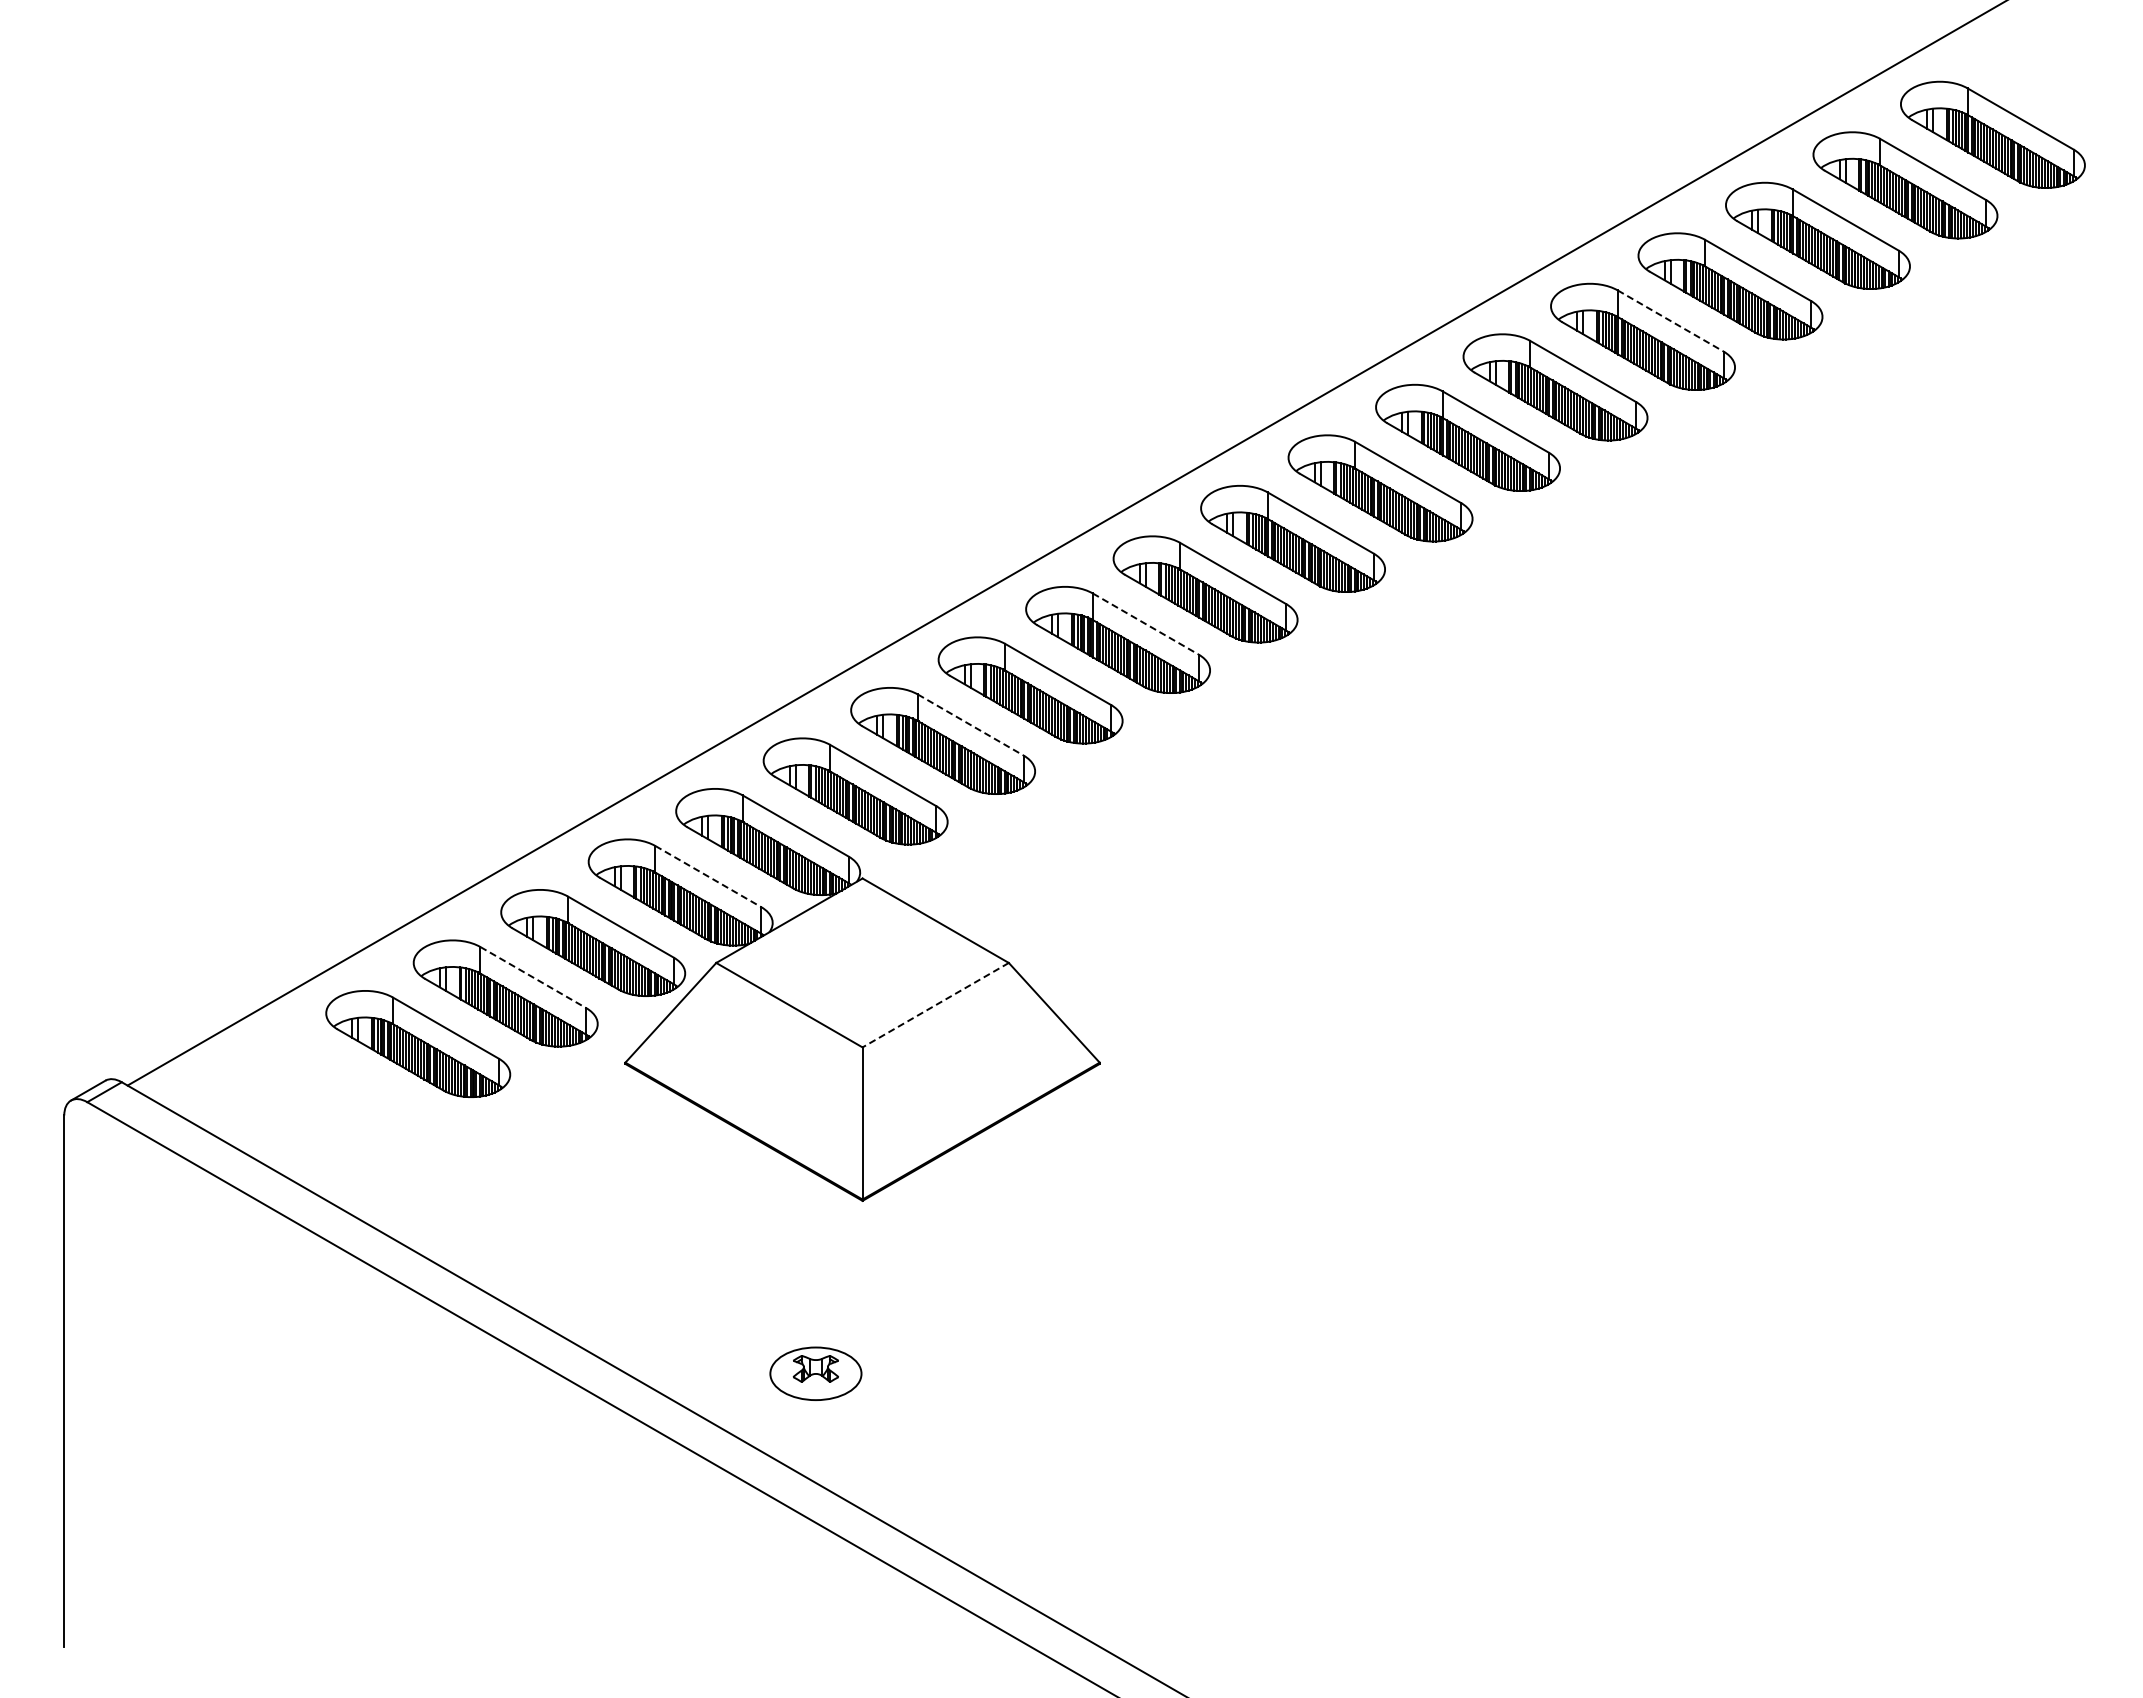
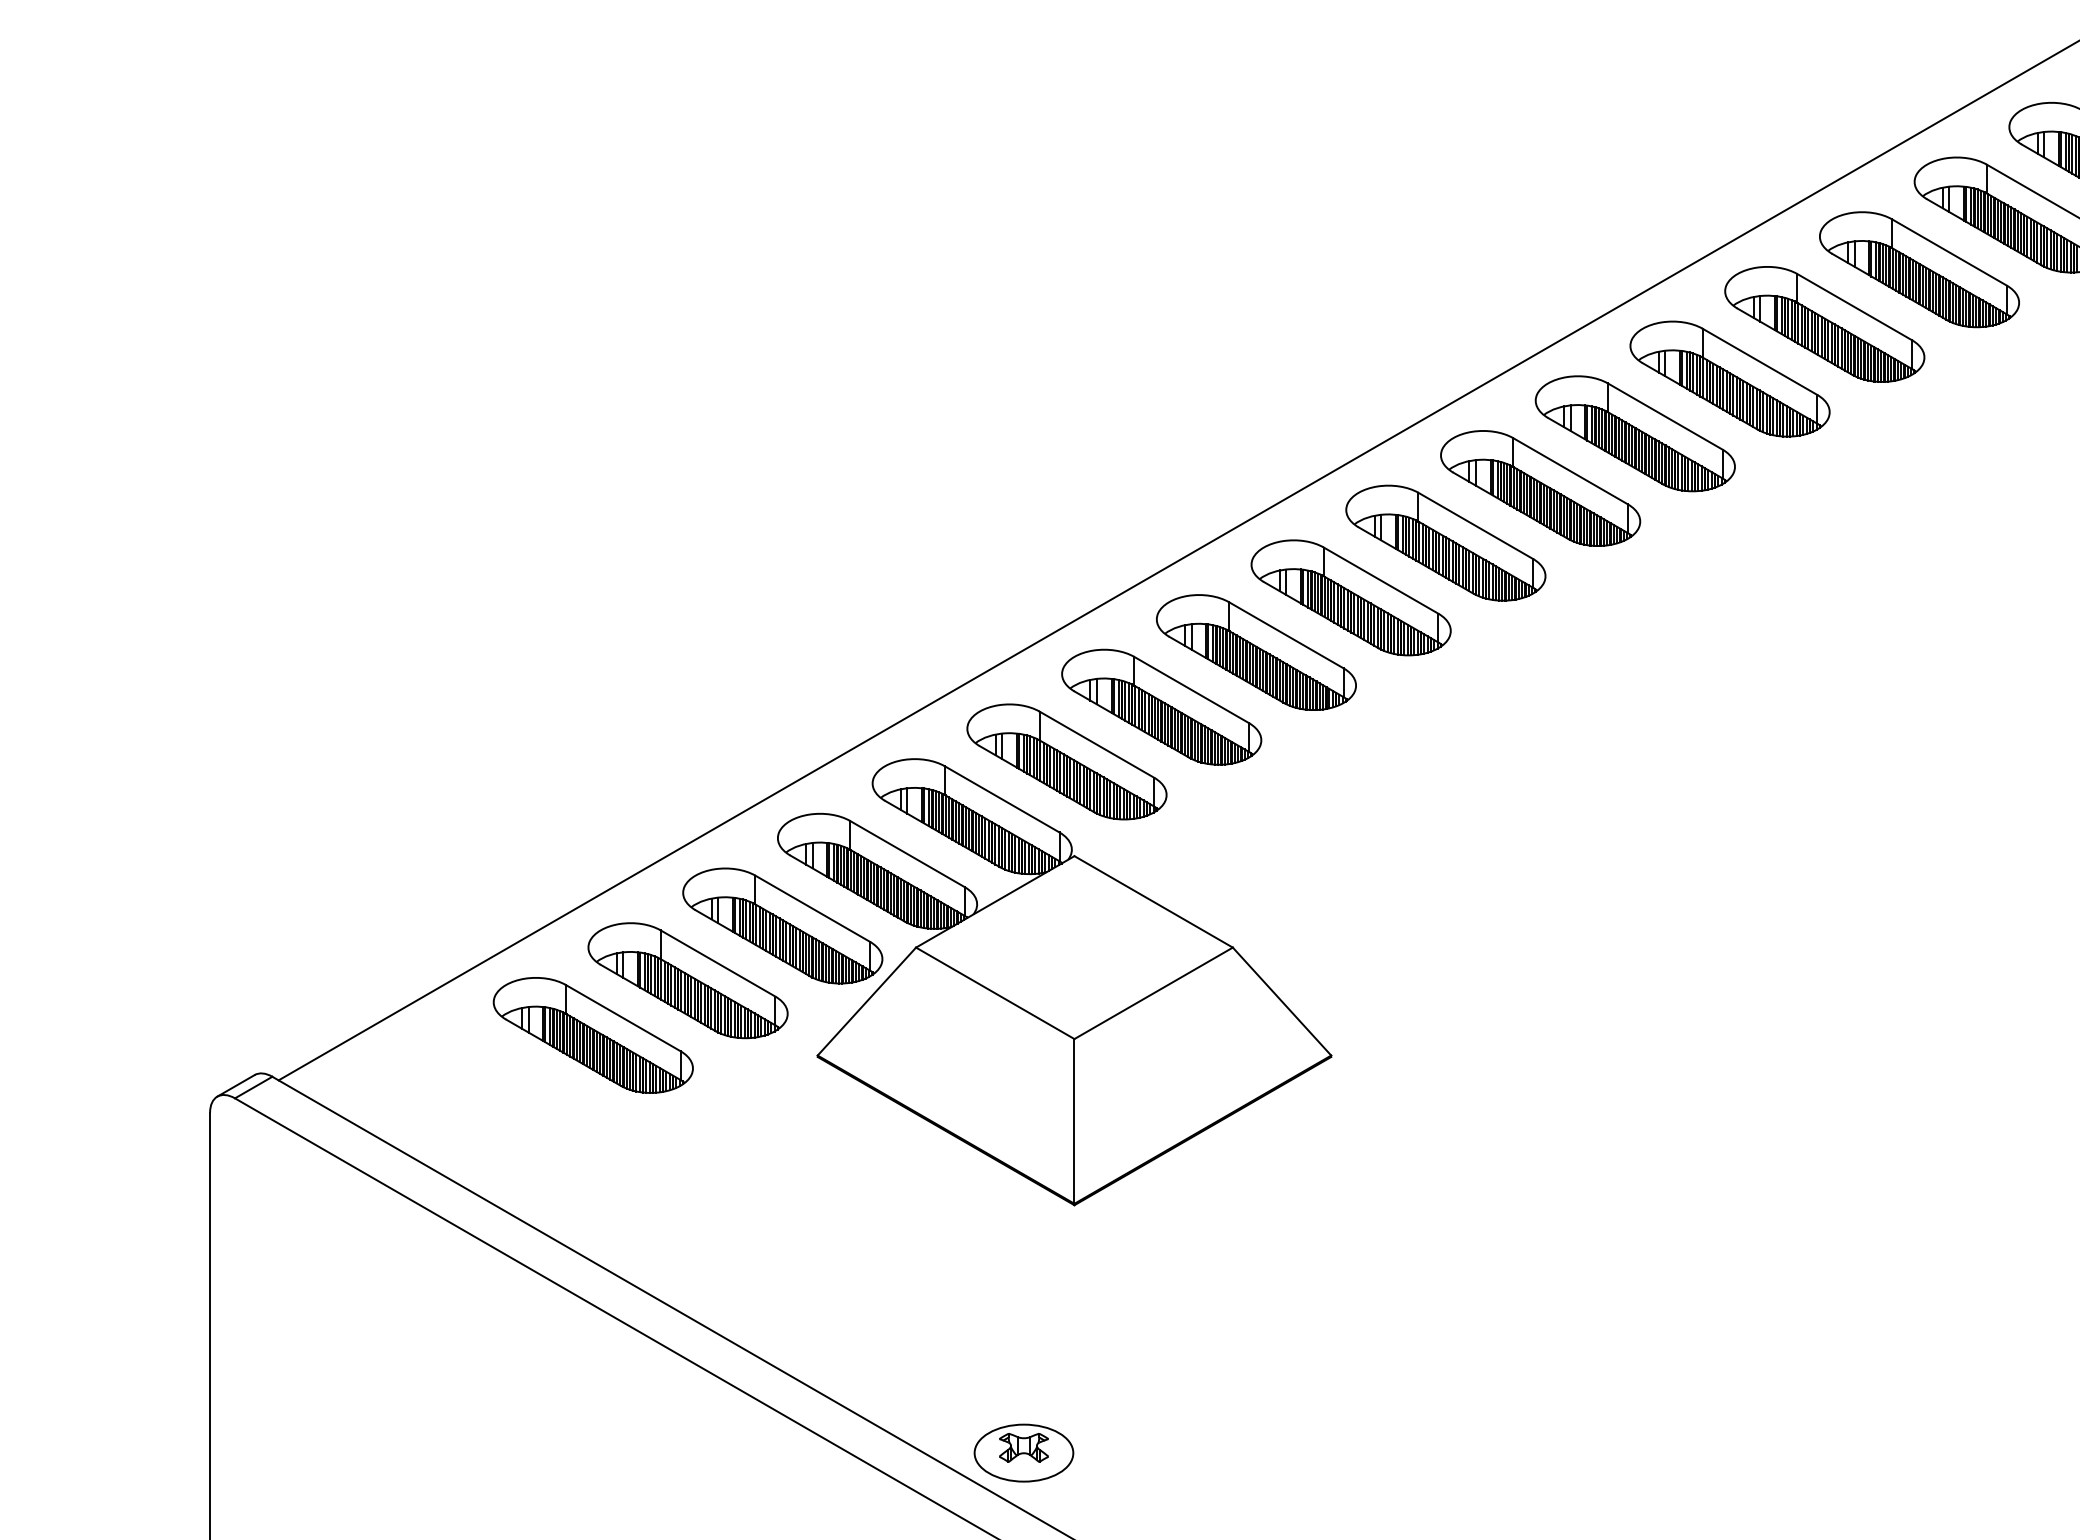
line: (1671, 321) -> (1950, 253), dashed -> solid
line: (1146, 624) -> (1381, 581), dashed -> solid
line: (971, 725) -> (1192, 690), dashed -> solid
line: (708, 876) -> (907, 853), dashed -> solid
line: (533, 977) -> (718, 963), dashed -> solid
line: (935, 1005) -> (1153, 993), dashed -> solid
part: (815, 1373) -> (1023, 1452), moved

